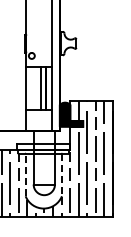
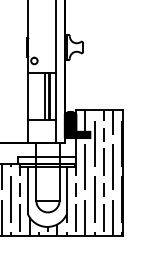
line: (25, 174) -> (27, 189), dashed -> solid
line: (61, 175) -> (66, 190), dashed -> solid

